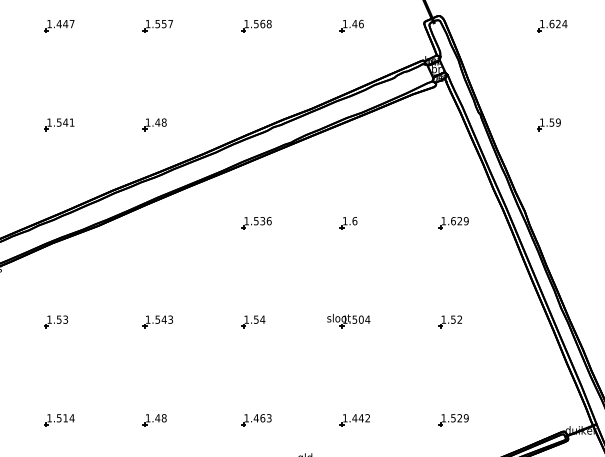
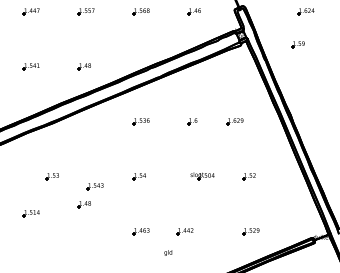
part: (547, 124) -> (297, 44), moved
part: (452, 222) -> (234, 121), moved
part: (54, 321) -> (51, 176), moved
part: (156, 321) -> (94, 186), moved
part: (348, 321) -> (202, 176), moved
part: (58, 420) -> (30, 213), moved
part: (153, 420) -> (83, 204), moved
part: (354, 420) -> (184, 231), moved

